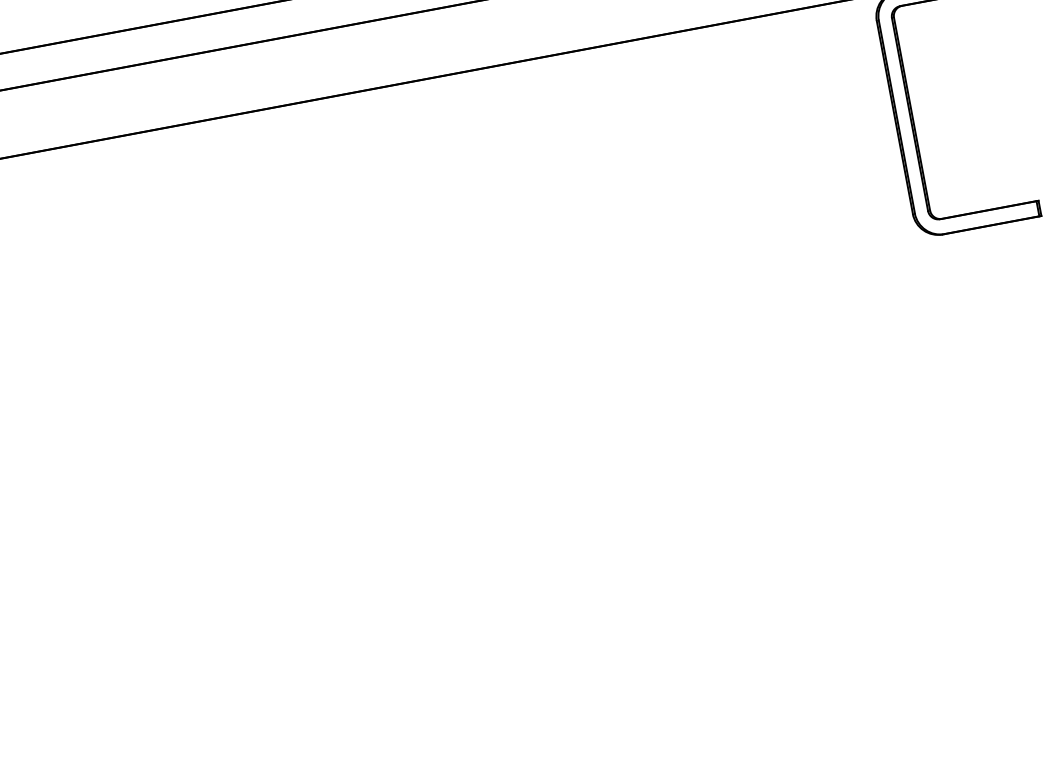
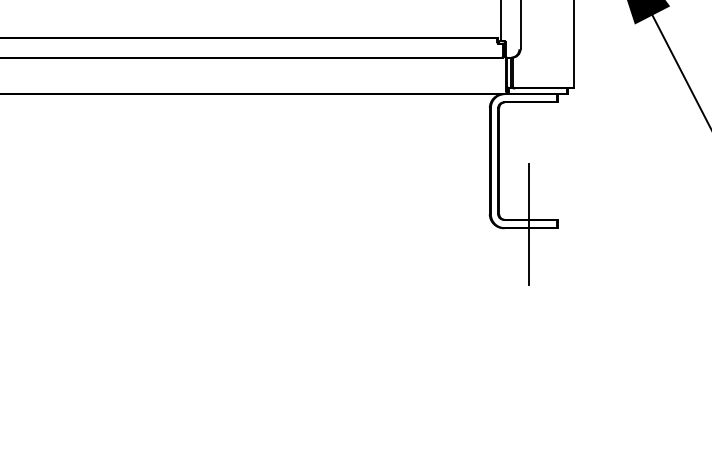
line: (986, 219) -> (528, 224), added

